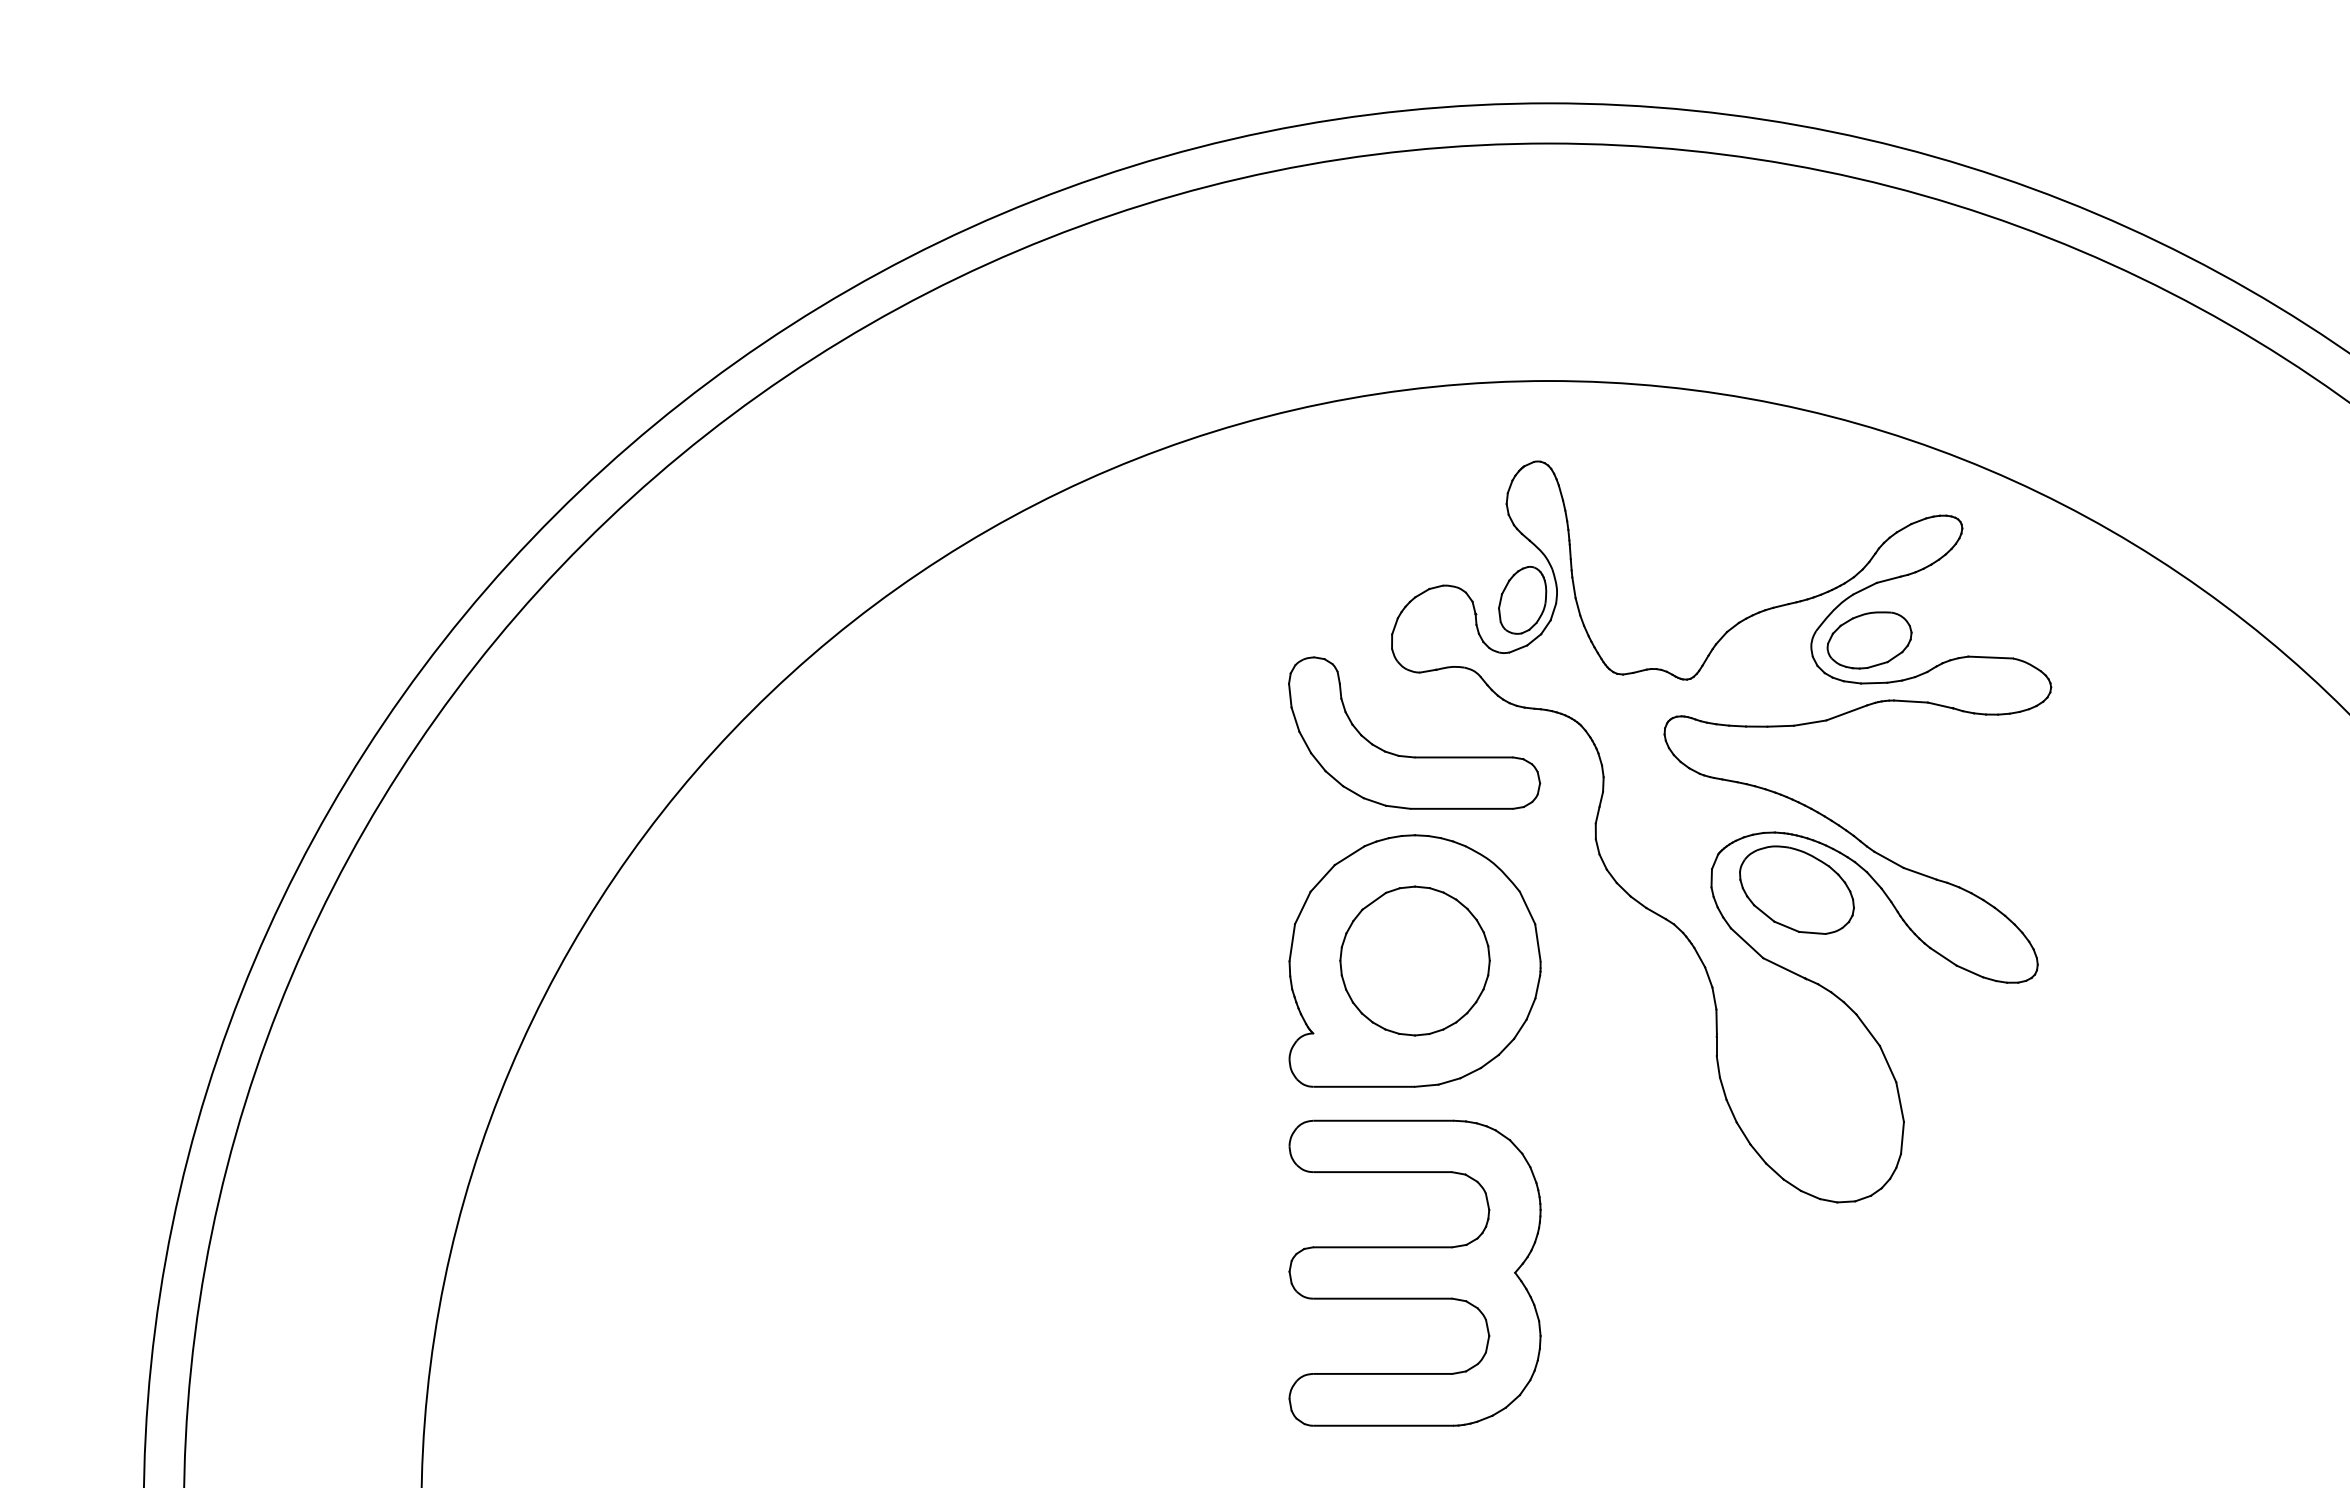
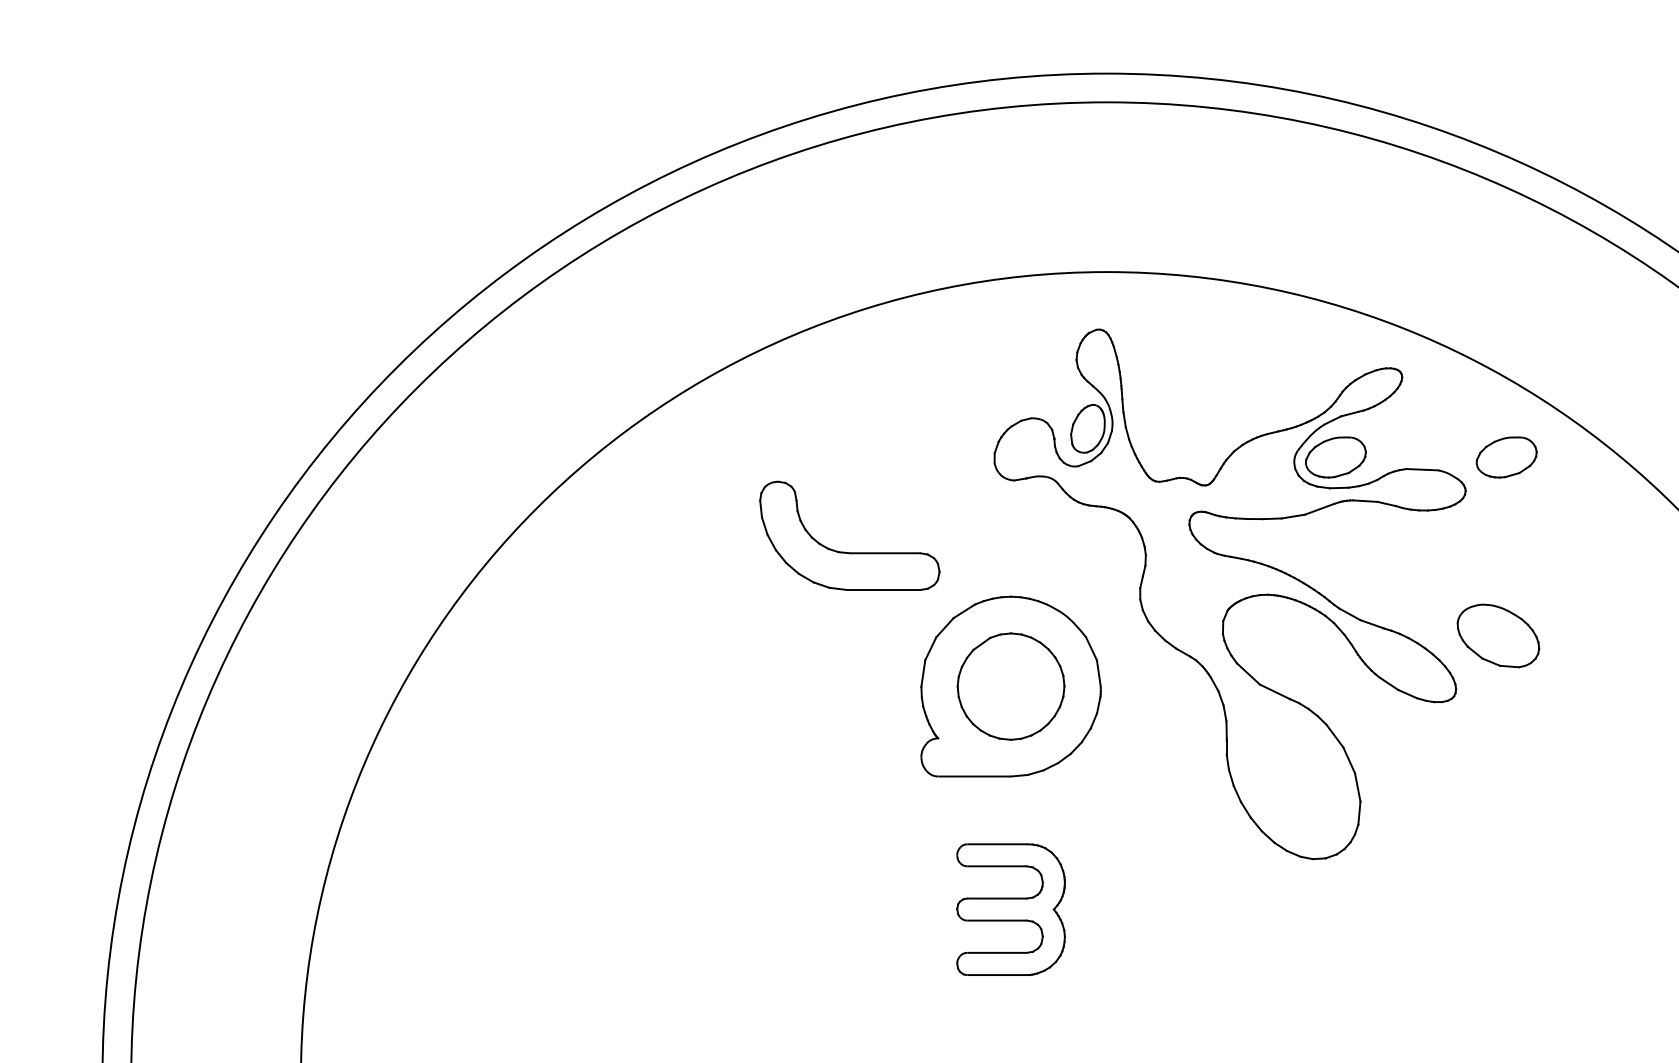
part: (2108, 640) -> (1506, 457), added
part: (1414, 756) -> (849, 552), moved
part: (1796, 889) -> (1498, 635), moved
part: (1414, 1272) -> (1010, 909), size x0.6

